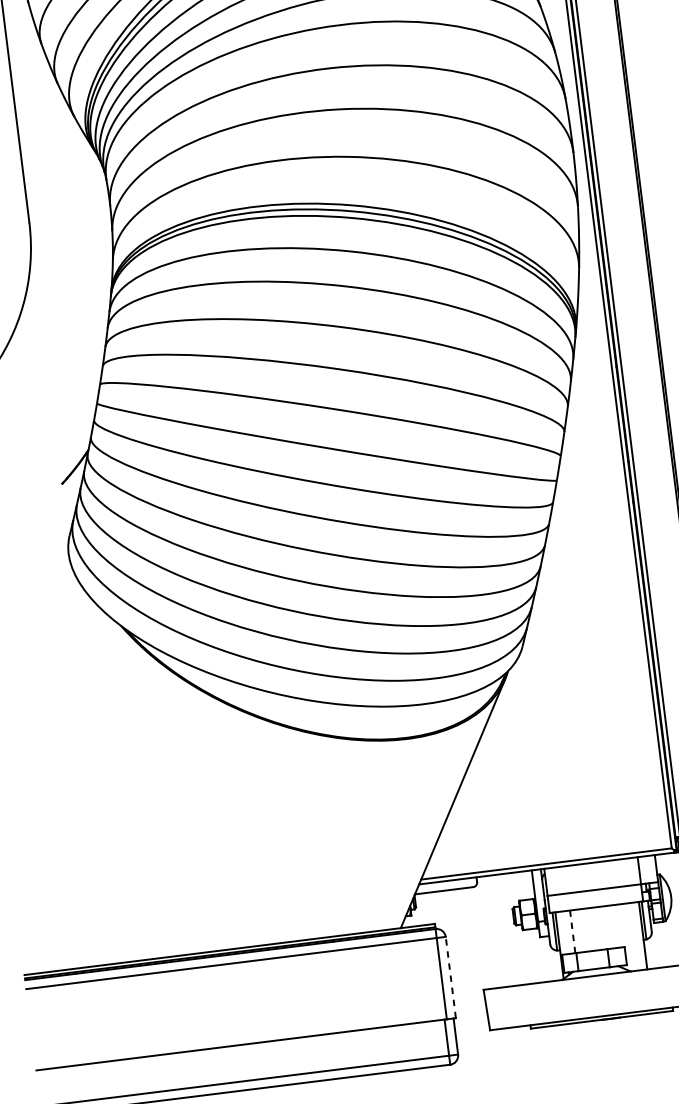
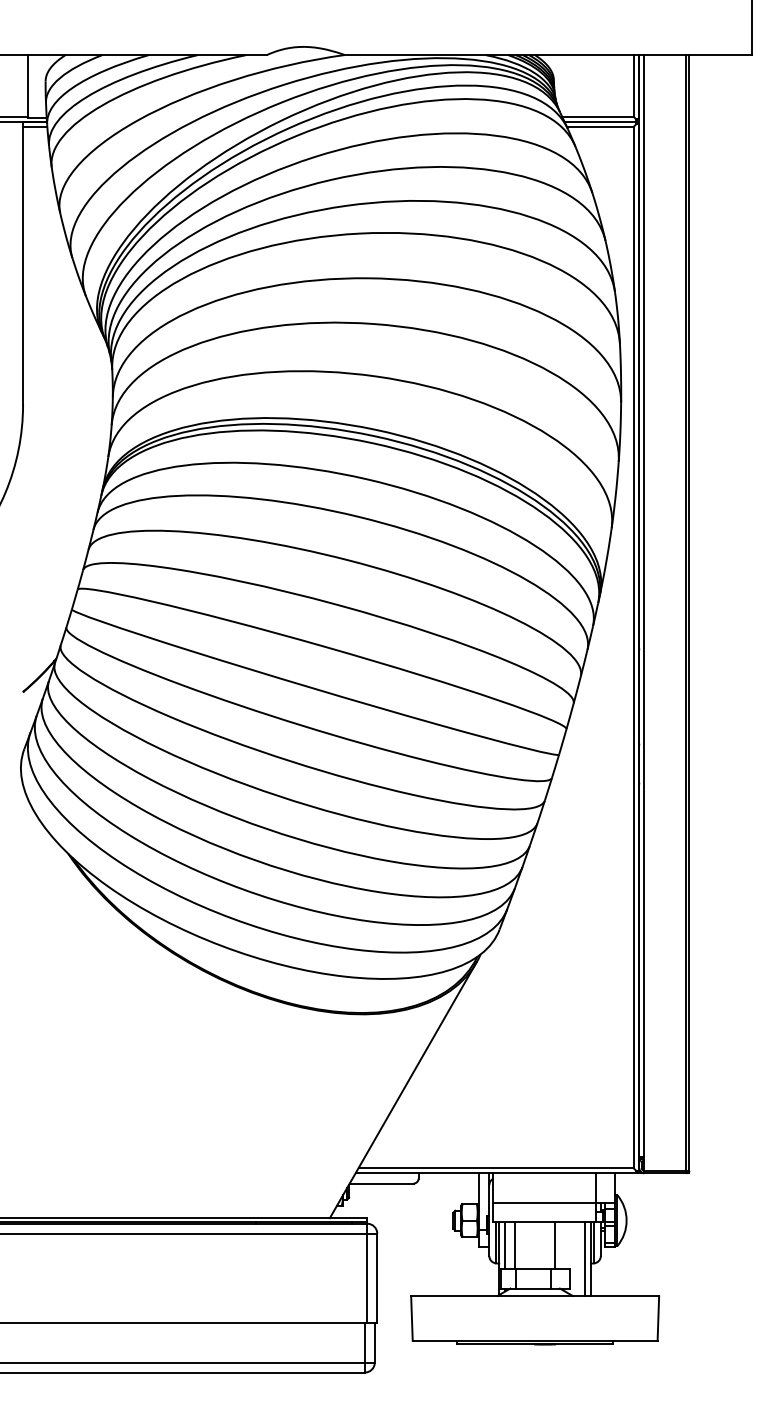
line: (609, 926) -> (555, 1244), added
line: (572, 931) -> (515, 1244), dashed -> solid
line: (563, 932) -> (505, 1244), added
line: (637, 936) -> (584, 1258), added
line: (451, 977) -> (377, 1278), dashed -> solid

